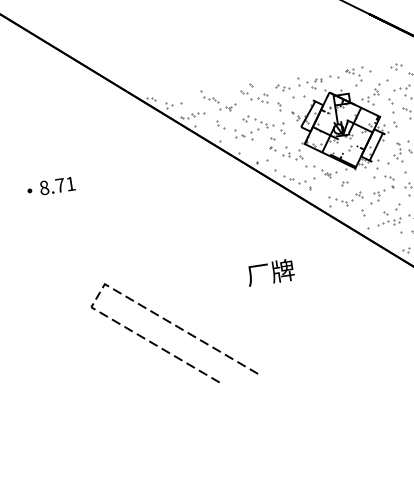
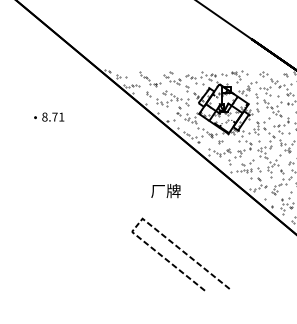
text: (51, 185) -> (49, 116), moved
part: (172, 331) -> (180, 254), moved

